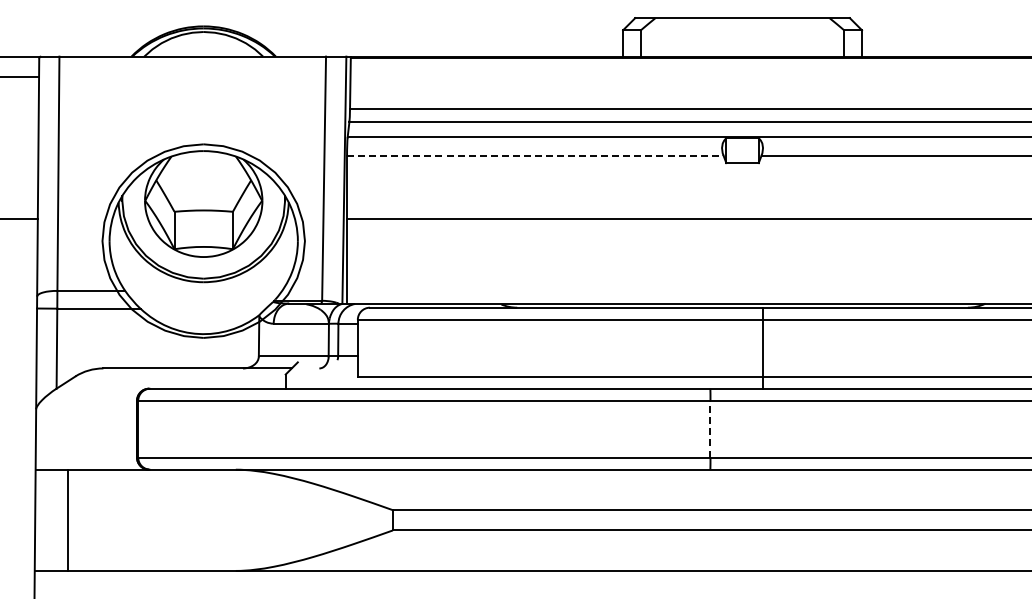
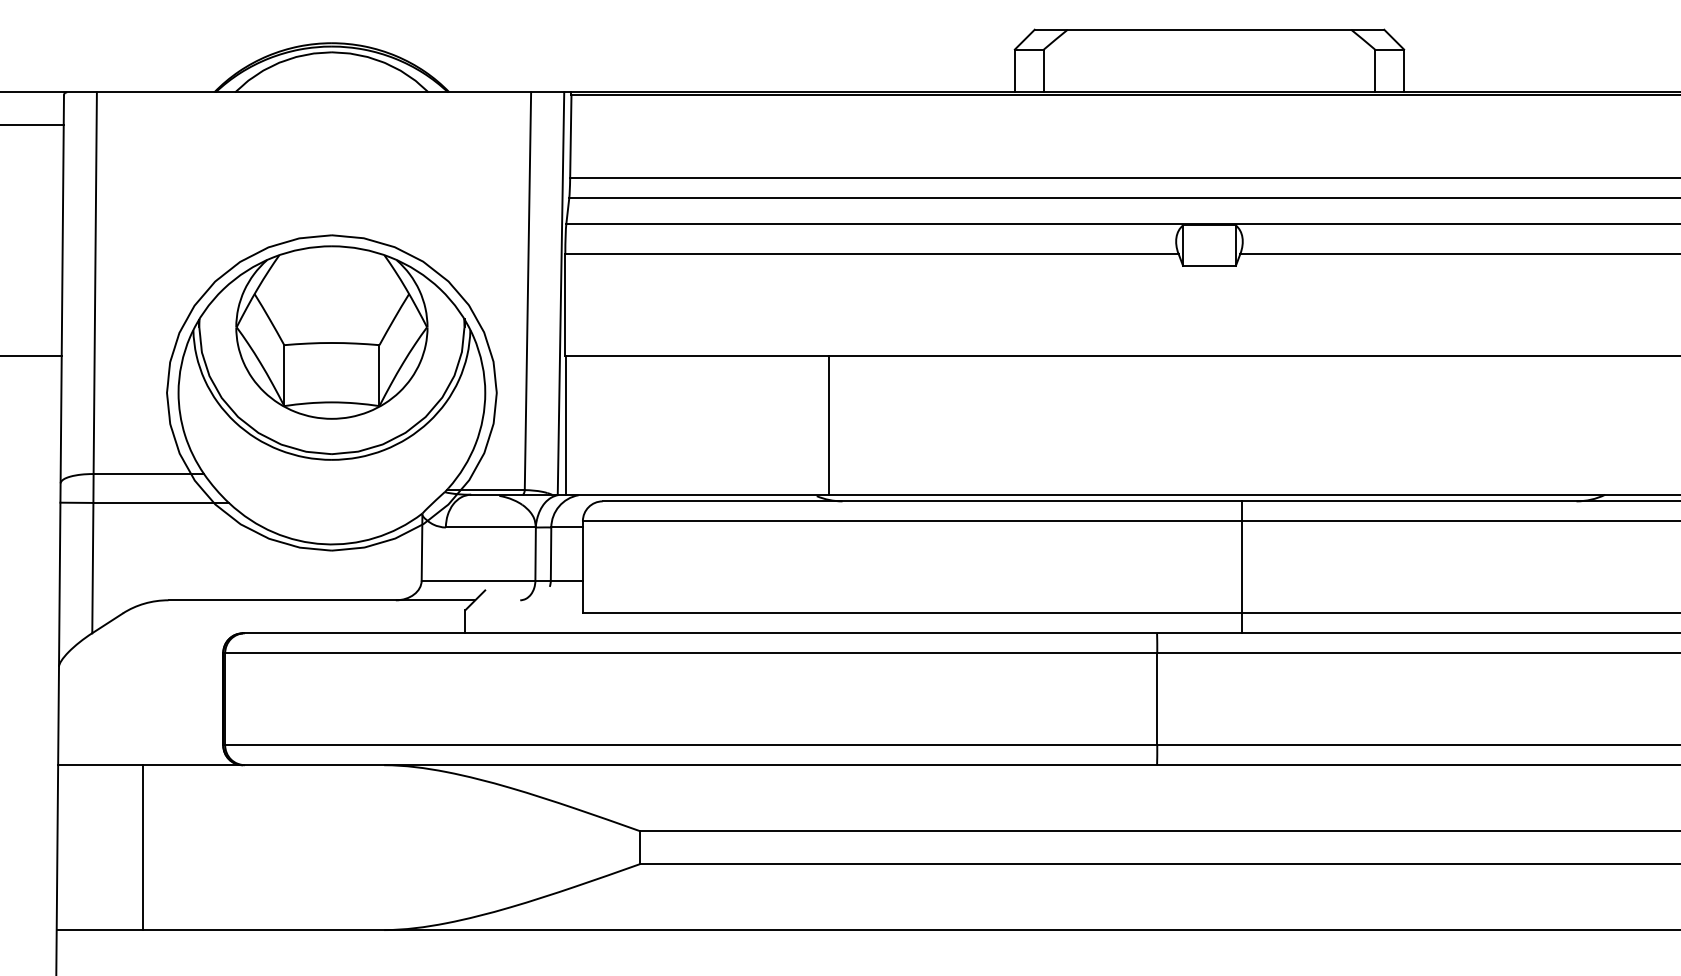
line: (535, 155) -> (872, 253), dashed -> solid
line: (509, 260) -> (829, 424), added
line: (710, 428) -> (1157, 698), dashed -> solid
line: (67, 519) -> (142, 846), moved

